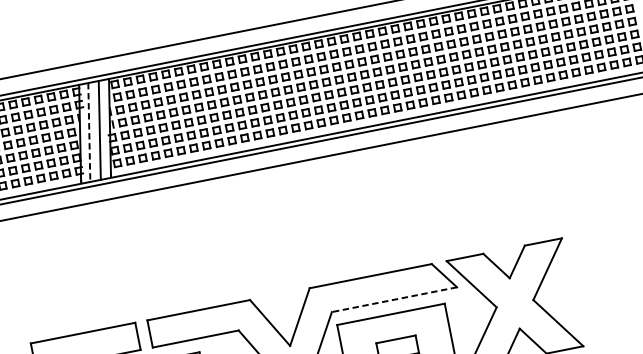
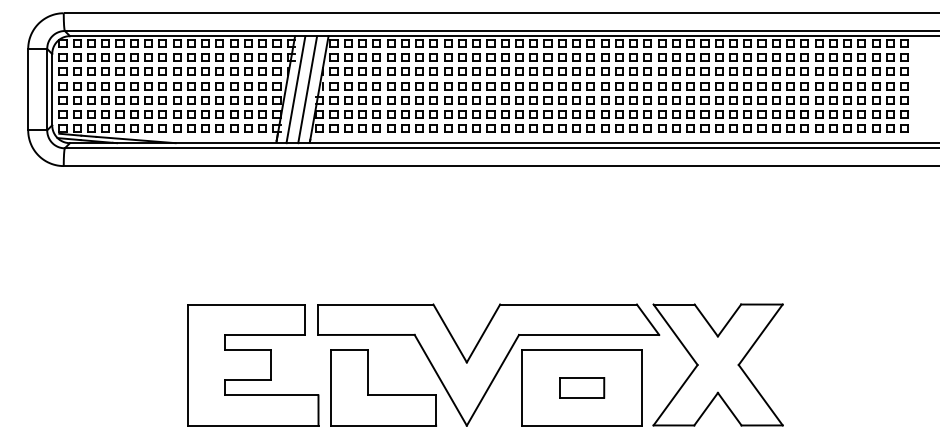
line: (89, 133) -> (295, 90), dashed -> solid
line: (393, 299) -> (588, 334), dashed -> solid

